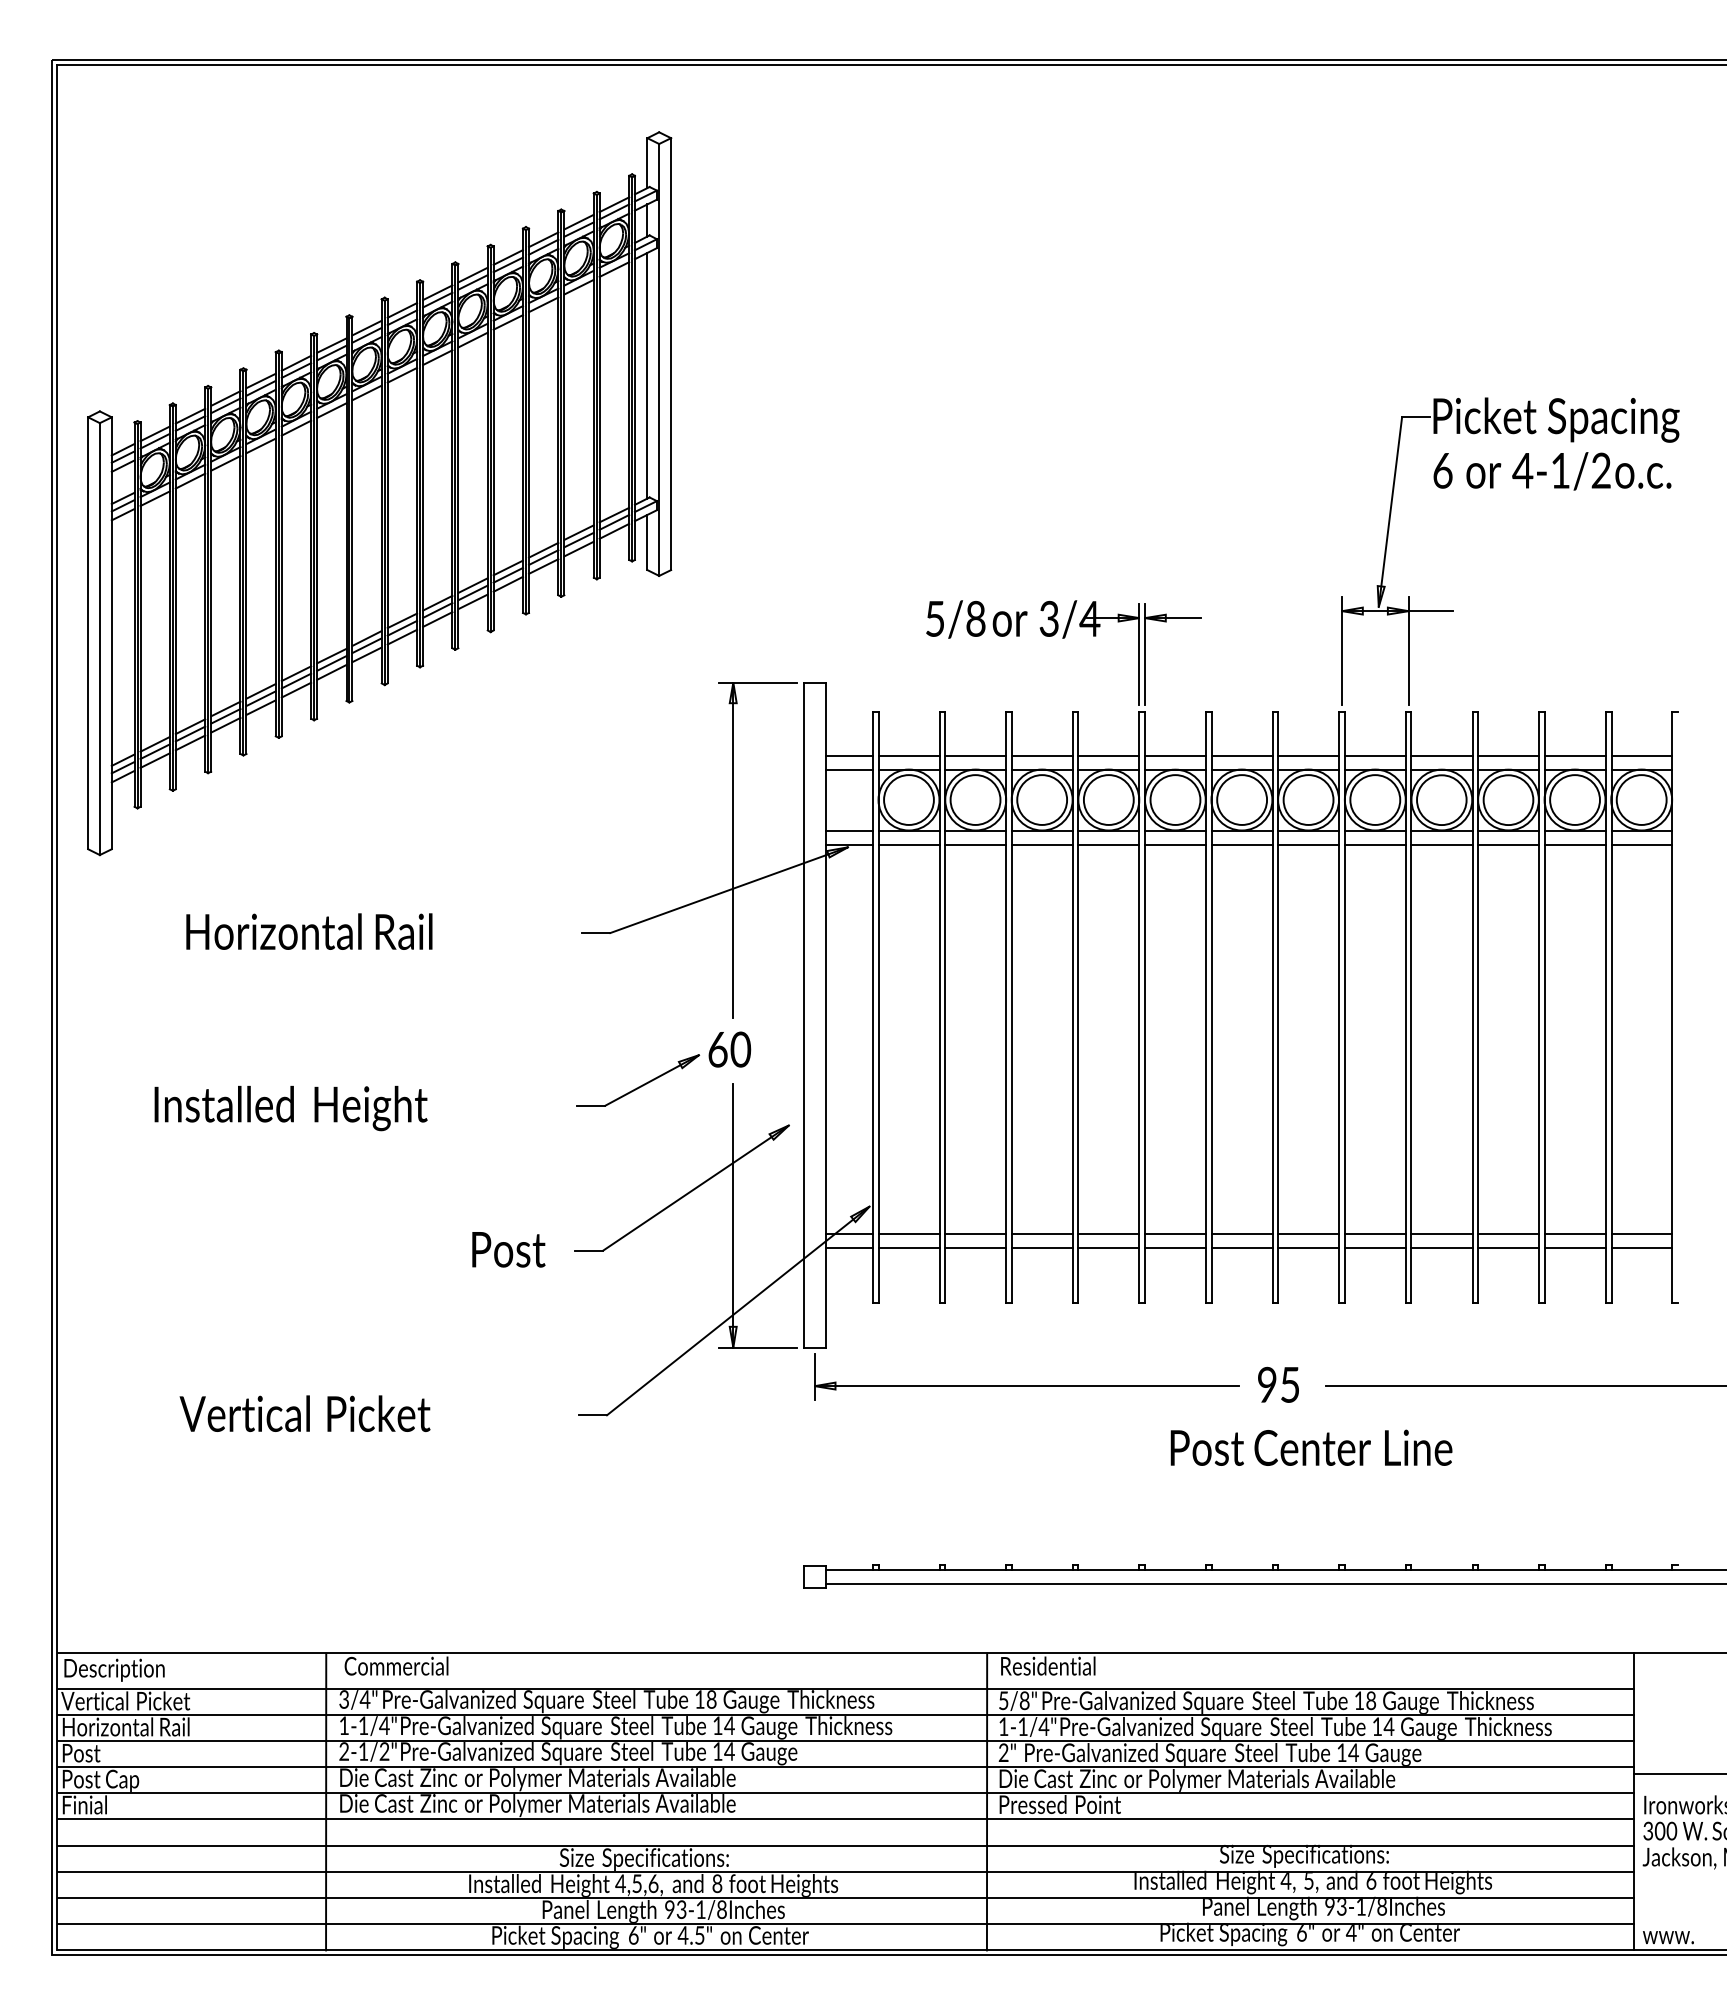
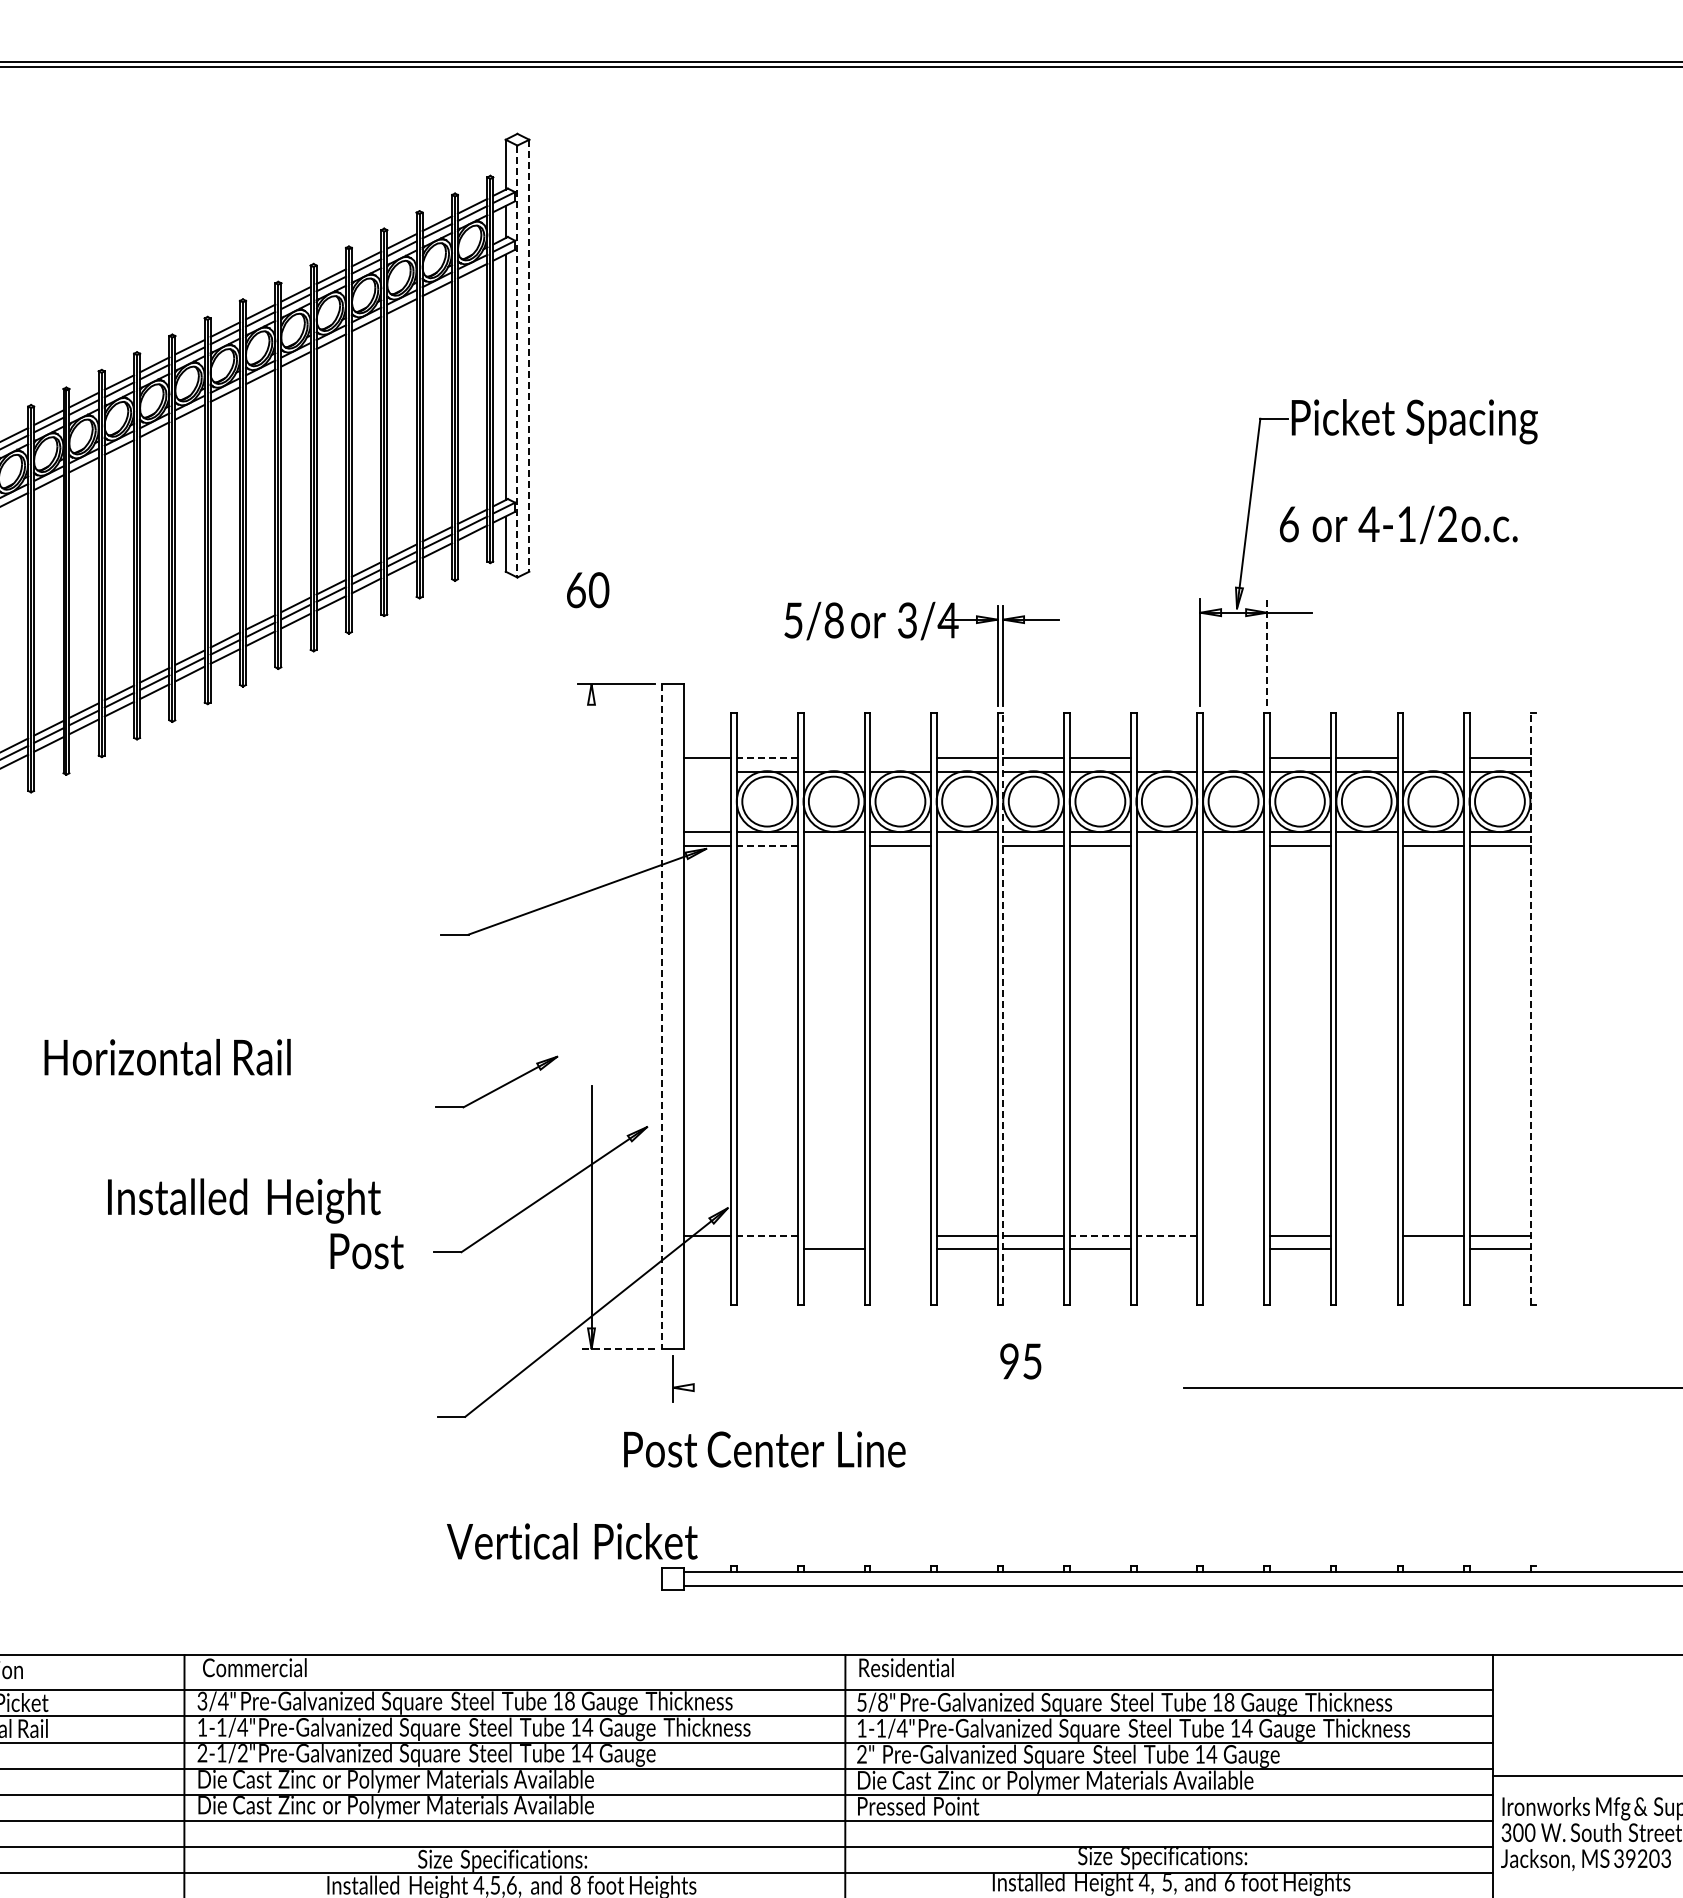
line: (671, 354) -> (529, 356), solid -> dashed
line: (659, 359) -> (517, 361), solid -> dashed
text: (1552, 471) -> (1398, 525), moved
line: (1408, 650) -> (1266, 652), solid -> dashed
line: (909, 755) -> (767, 757), solid -> dashed
line: (975, 755) -> (833, 757), removed
line: (1041, 755) -> (899, 757), removed
line: (1308, 755) -> (1166, 757), removed
line: (1374, 755) -> (1232, 757), removed
line: (1574, 755) -> (1432, 757), removed
line: (849, 769) -> (707, 771), removed
line: (909, 844) -> (767, 846), solid -> dashed
line: (975, 844) -> (833, 846), removed
line: (1108, 844) -> (966, 846), removed
line: (1308, 844) -> (1166, 846), removed
line: (1374, 844) -> (1232, 846), removed
line: (1508, 844) -> (1366, 846), removed
line: (733, 849) -> (591, 851), removed
text: (309, 931) -> (167, 1057), moved
line: (1145, 1007) -> (1003, 1009), solid -> dashed
line: (1672, 1007) -> (1530, 1009), solid -> dashed
line: (803, 1015) -> (661, 1017), solid -> dashed
text: (729, 1049) -> (587, 590), moved
text: (290, 1108) -> (243, 1201), moved
line: (909, 1234) -> (767, 1236), solid -> dashed
line: (975, 1234) -> (833, 1236), removed
line: (1041, 1234) -> (899, 1236), removed
line: (1241, 1234) -> (1099, 1236), solid -> dashed
line: (1308, 1234) -> (1166, 1236), solid -> dashed
line: (1374, 1234) -> (1232, 1236), removed
line: (1508, 1234) -> (1366, 1236), removed
line: (849, 1247) -> (707, 1249), removed
line: (908, 1247) -> (766, 1249), removed
line: (1041, 1247) -> (899, 1249), removed
line: (1308, 1247) -> (1166, 1249), removed
line: (1374, 1247) -> (1232, 1249), removed
line: (1508, 1247) -> (1366, 1249), removed
line: (1574, 1247) -> (1432, 1249), removed
line: (758, 1347) -> (616, 1349), solid -> dashed
text: (1278, 1384) -> (1020, 1361), moved
line: (1026, 1386) -> (884, 1388), removed
text: (304, 1413) -> (571, 1541), moved
text: (1311, 1447) -> (764, 1449), moved

